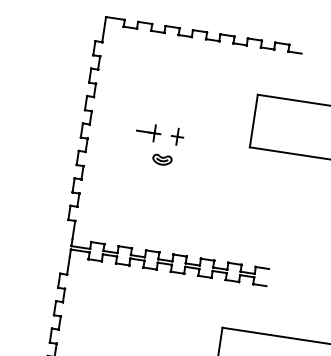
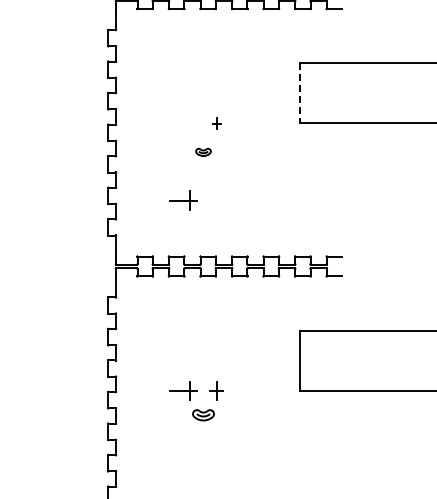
line: (253, 121) -> (299, 93), solid -> dashed
part: (148, 132) -> (183, 200), moved
part: (177, 136) -> (216, 123), size x0.6
part: (162, 160) -> (203, 152), size x0.7

